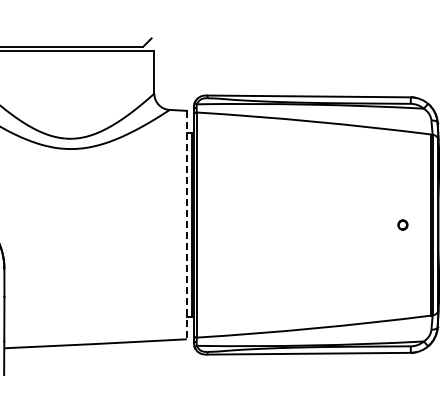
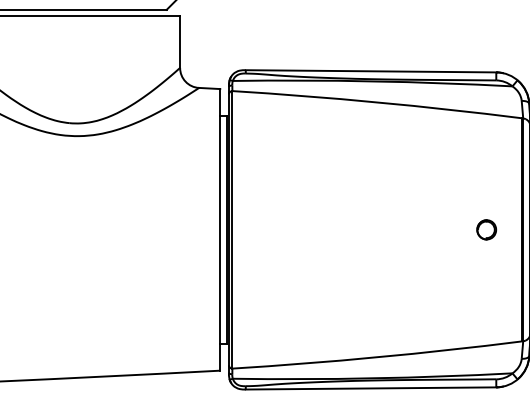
part: (402, 224) -> (486, 229), size x1.67
line: (186, 225) -> (219, 230), dashed -> solid

